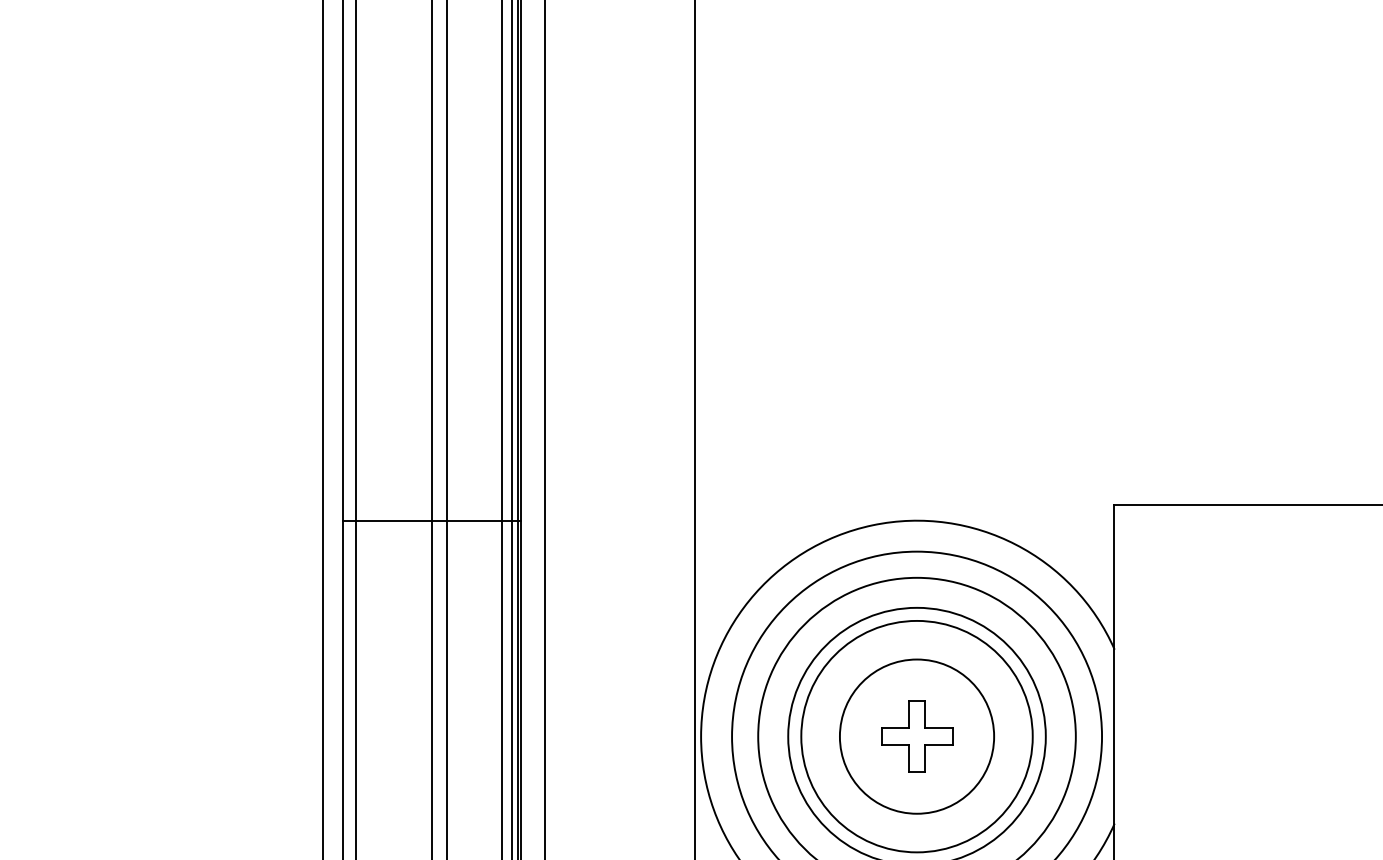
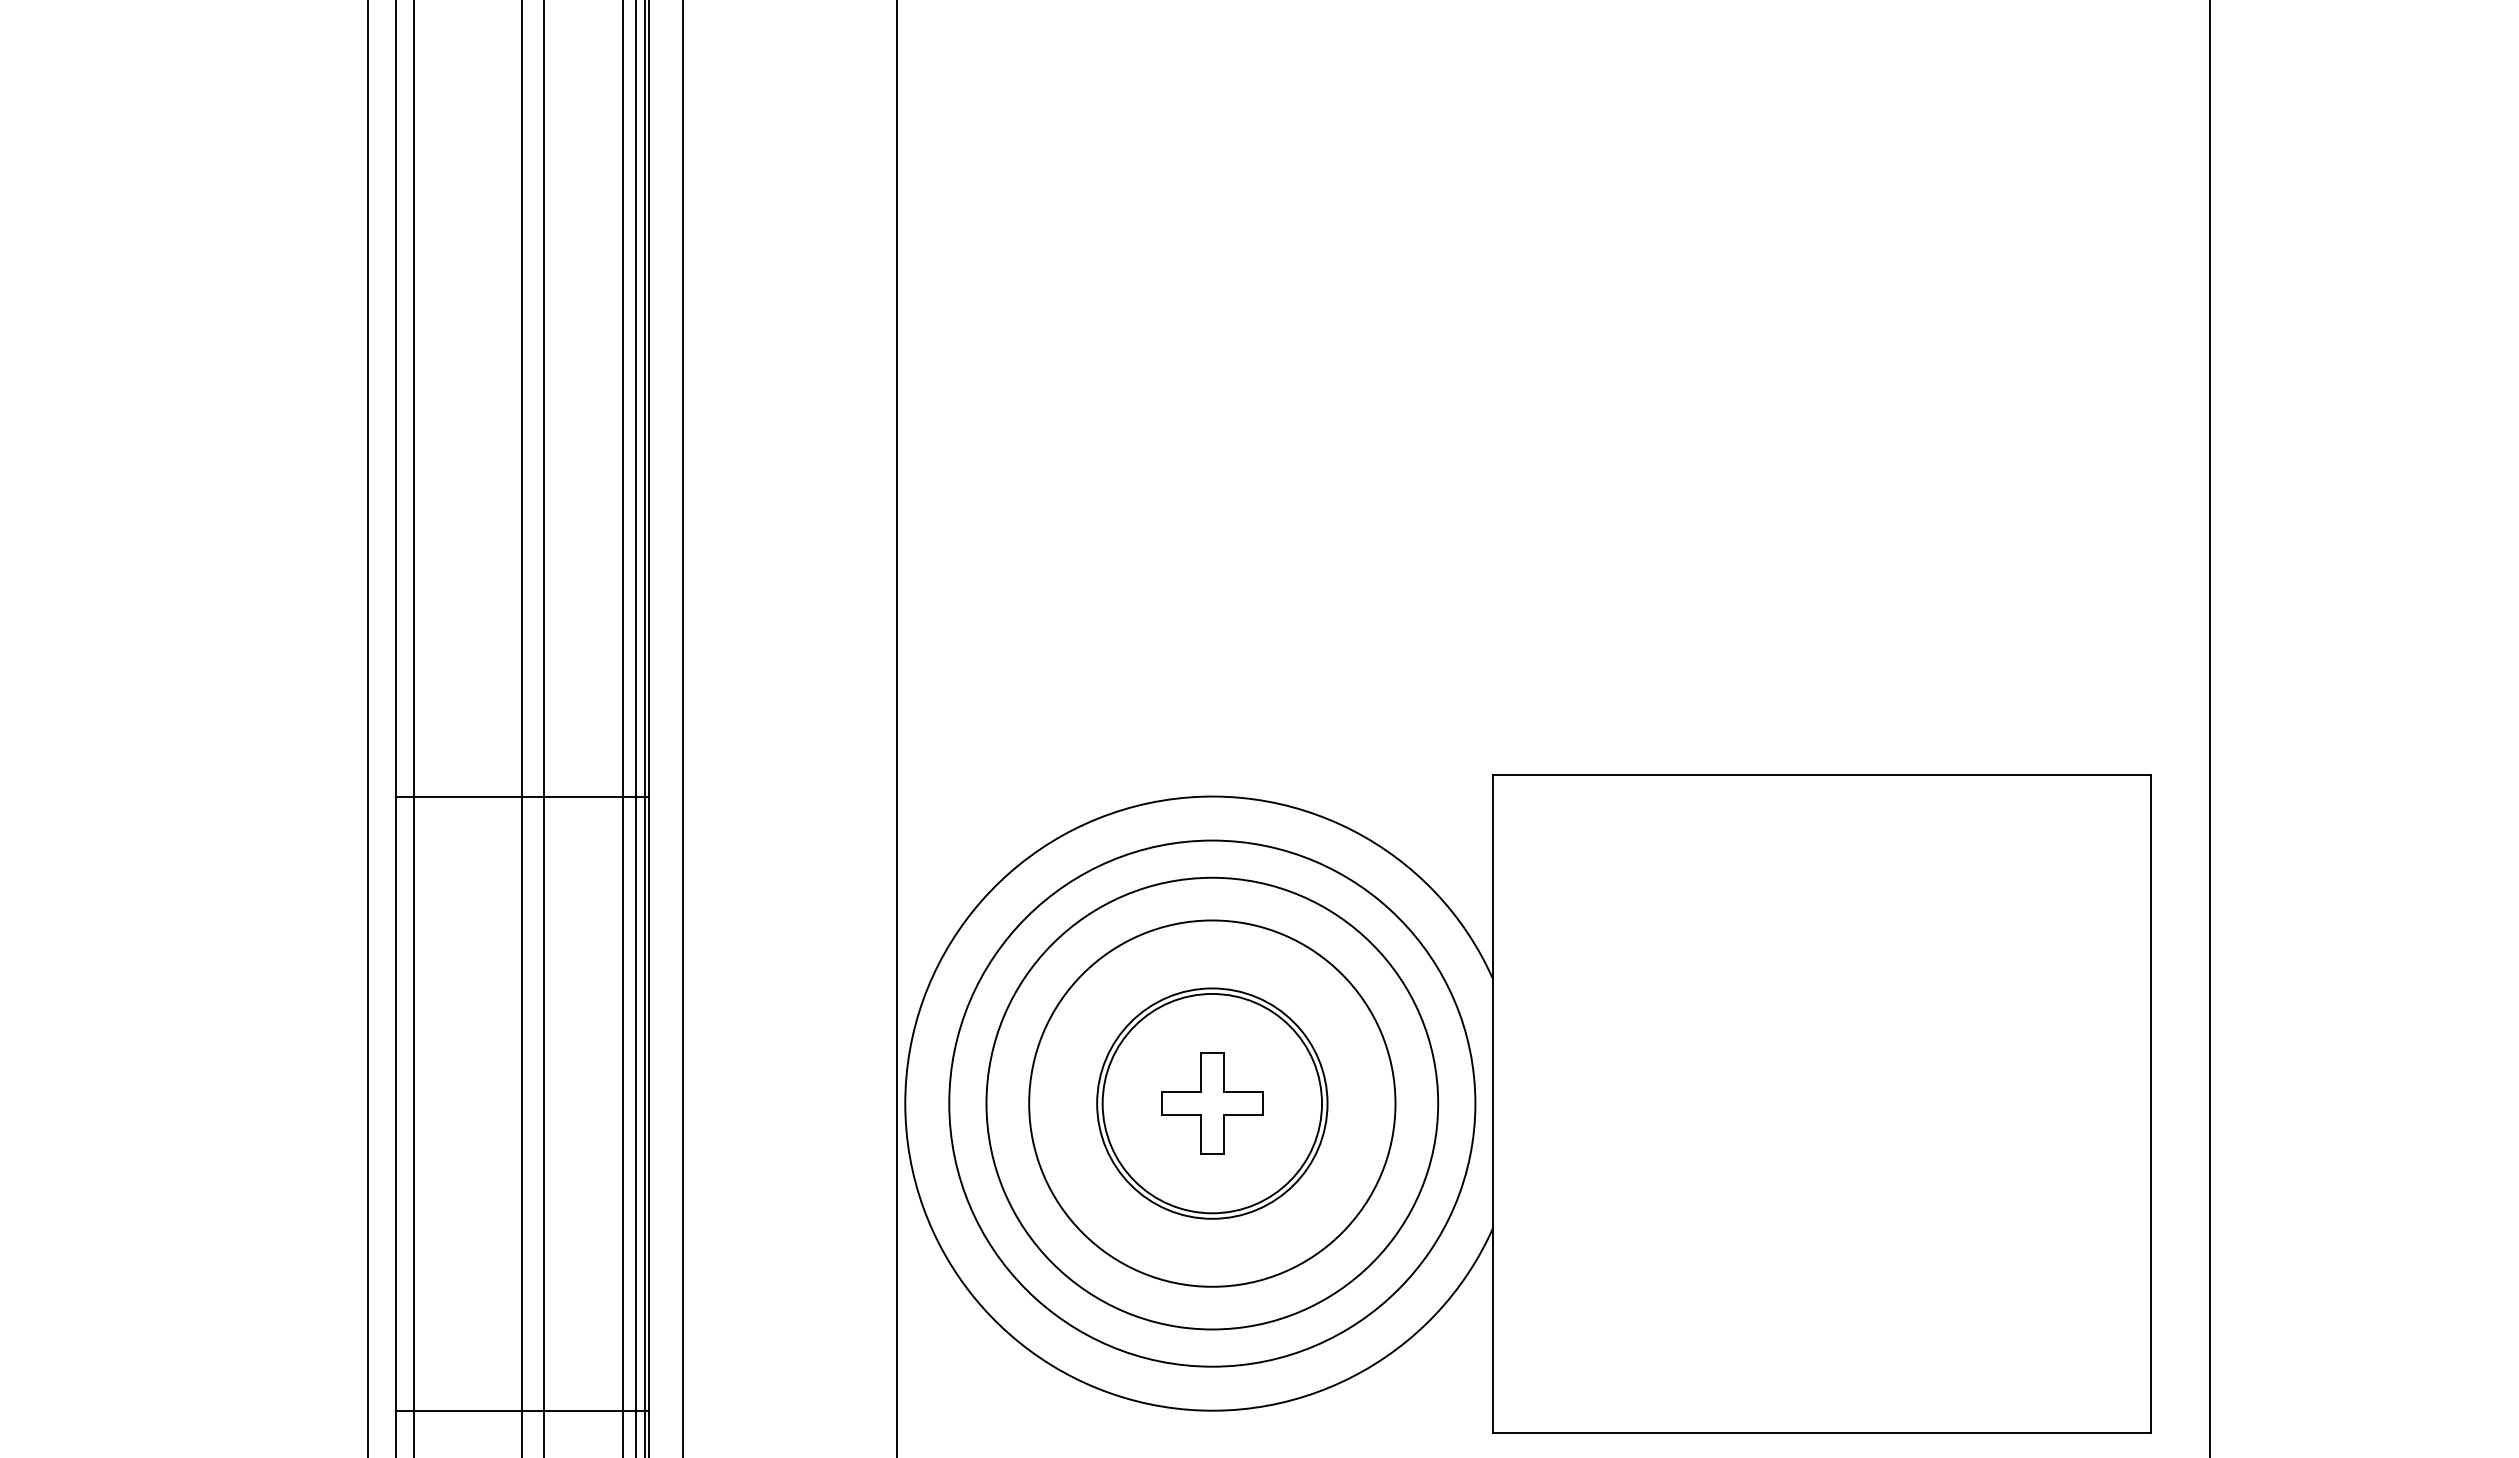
circle: (916, 736) -> (1211, 1103), size x0.7

